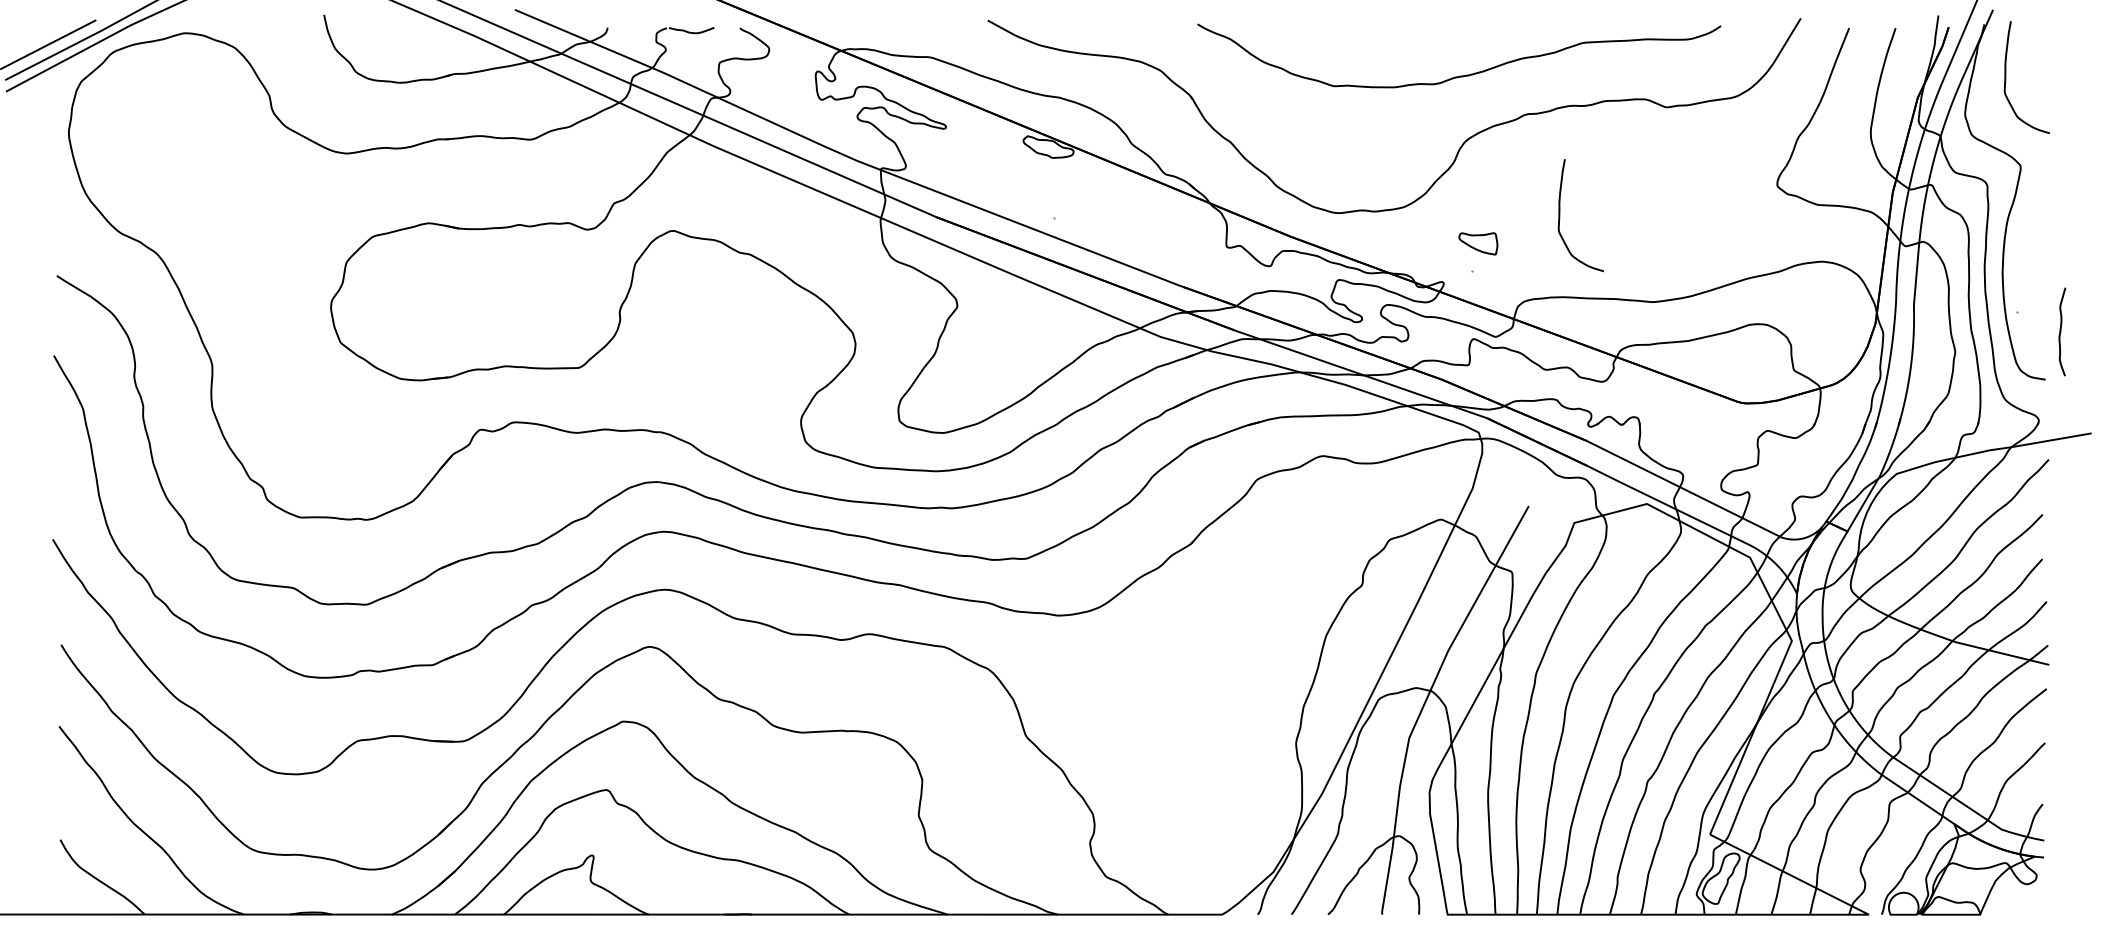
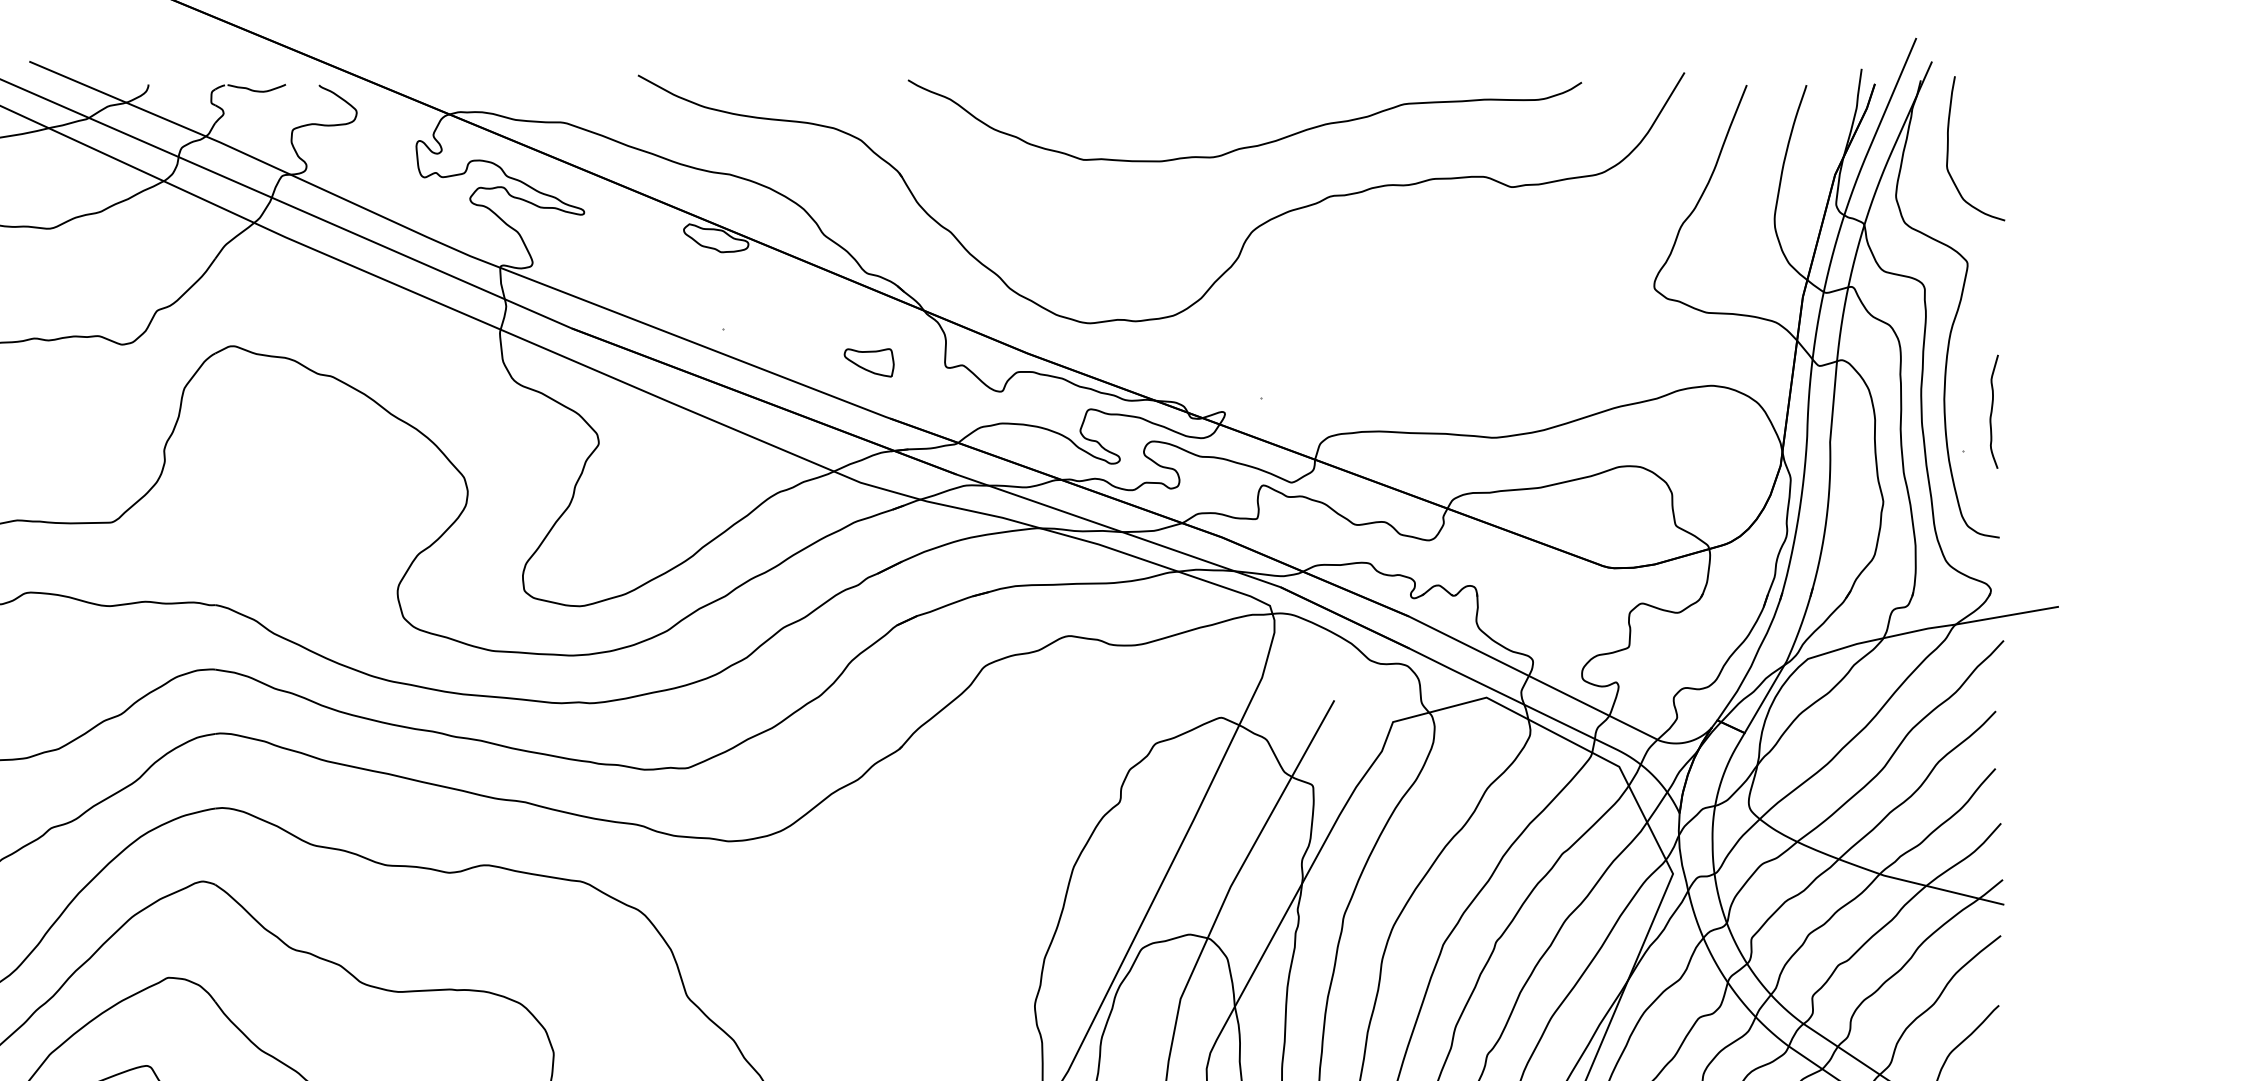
curve: (1560, 215) -> (1375, 326), removed
part: (1478, 243) -> (869, 362), moved
curve: (2061, 331) -> (1993, 411), moved

